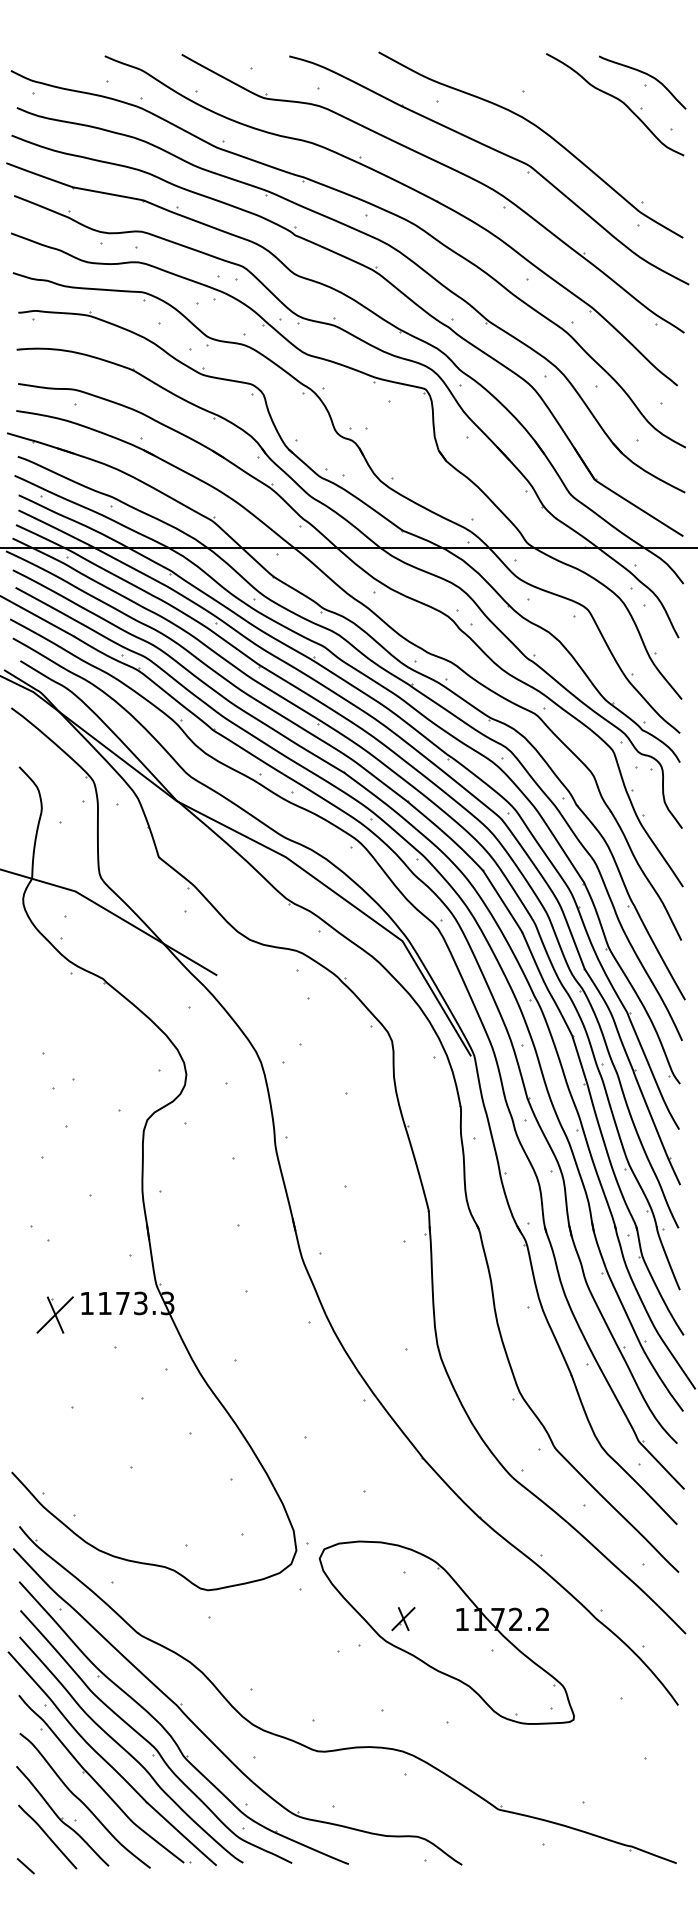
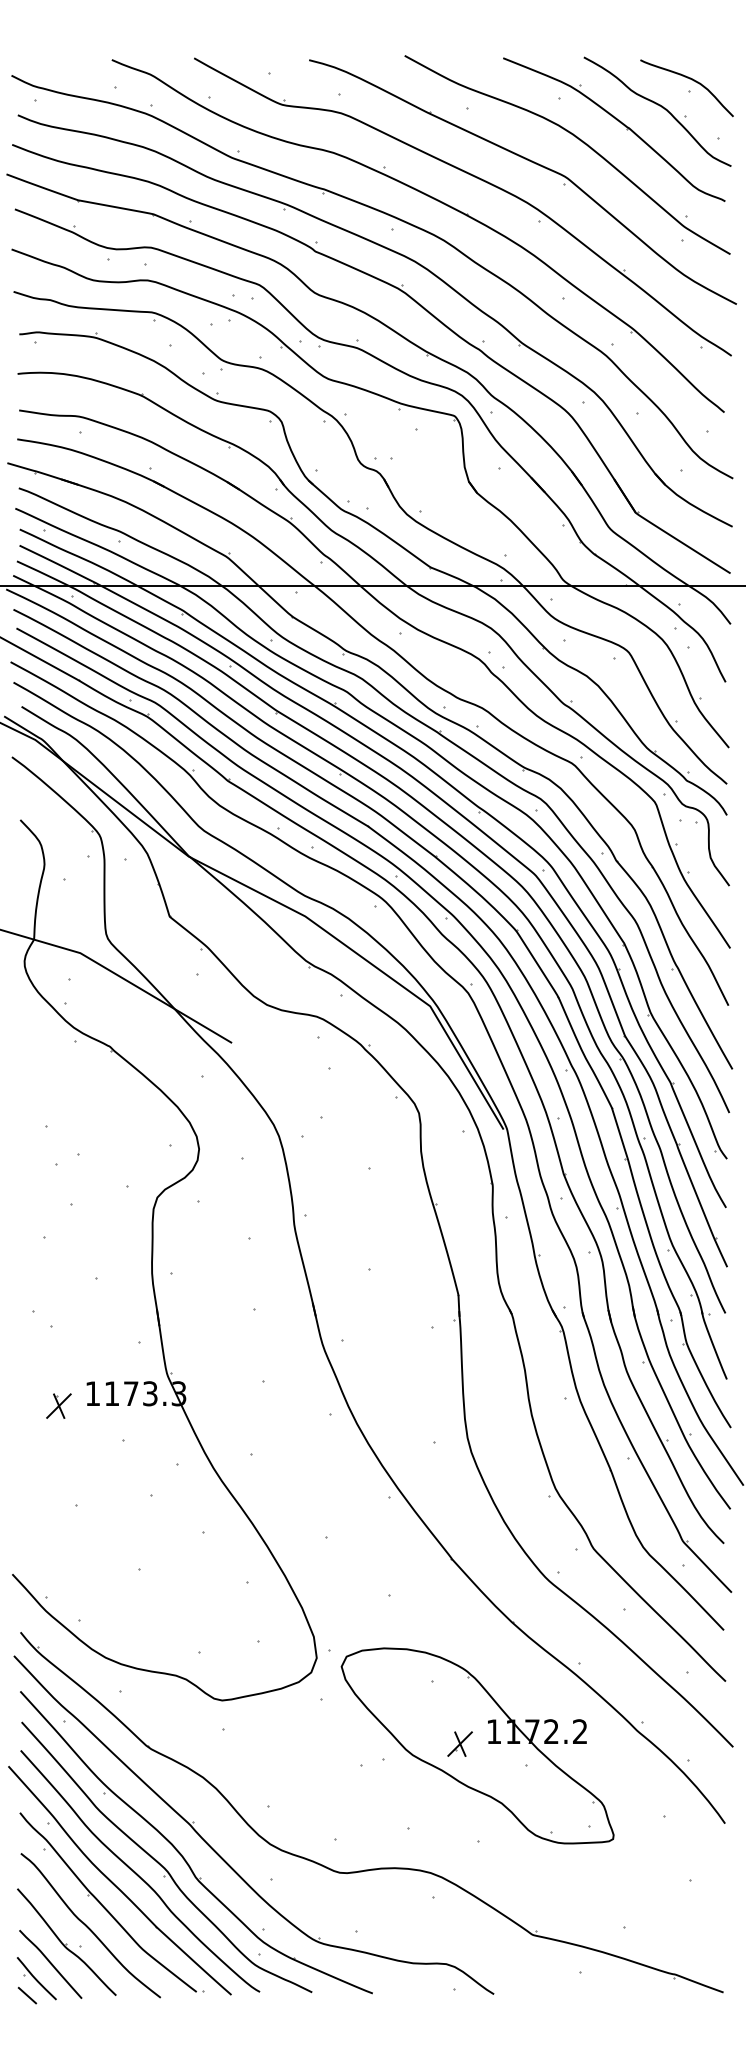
part: (577, 113) -> (617, 121), added
part: (55, 1314) -> (59, 1405), size x0.62
part: (403, 1619) -> (460, 1744), moved
part: (34, 1850) -> (36, 1978), added

